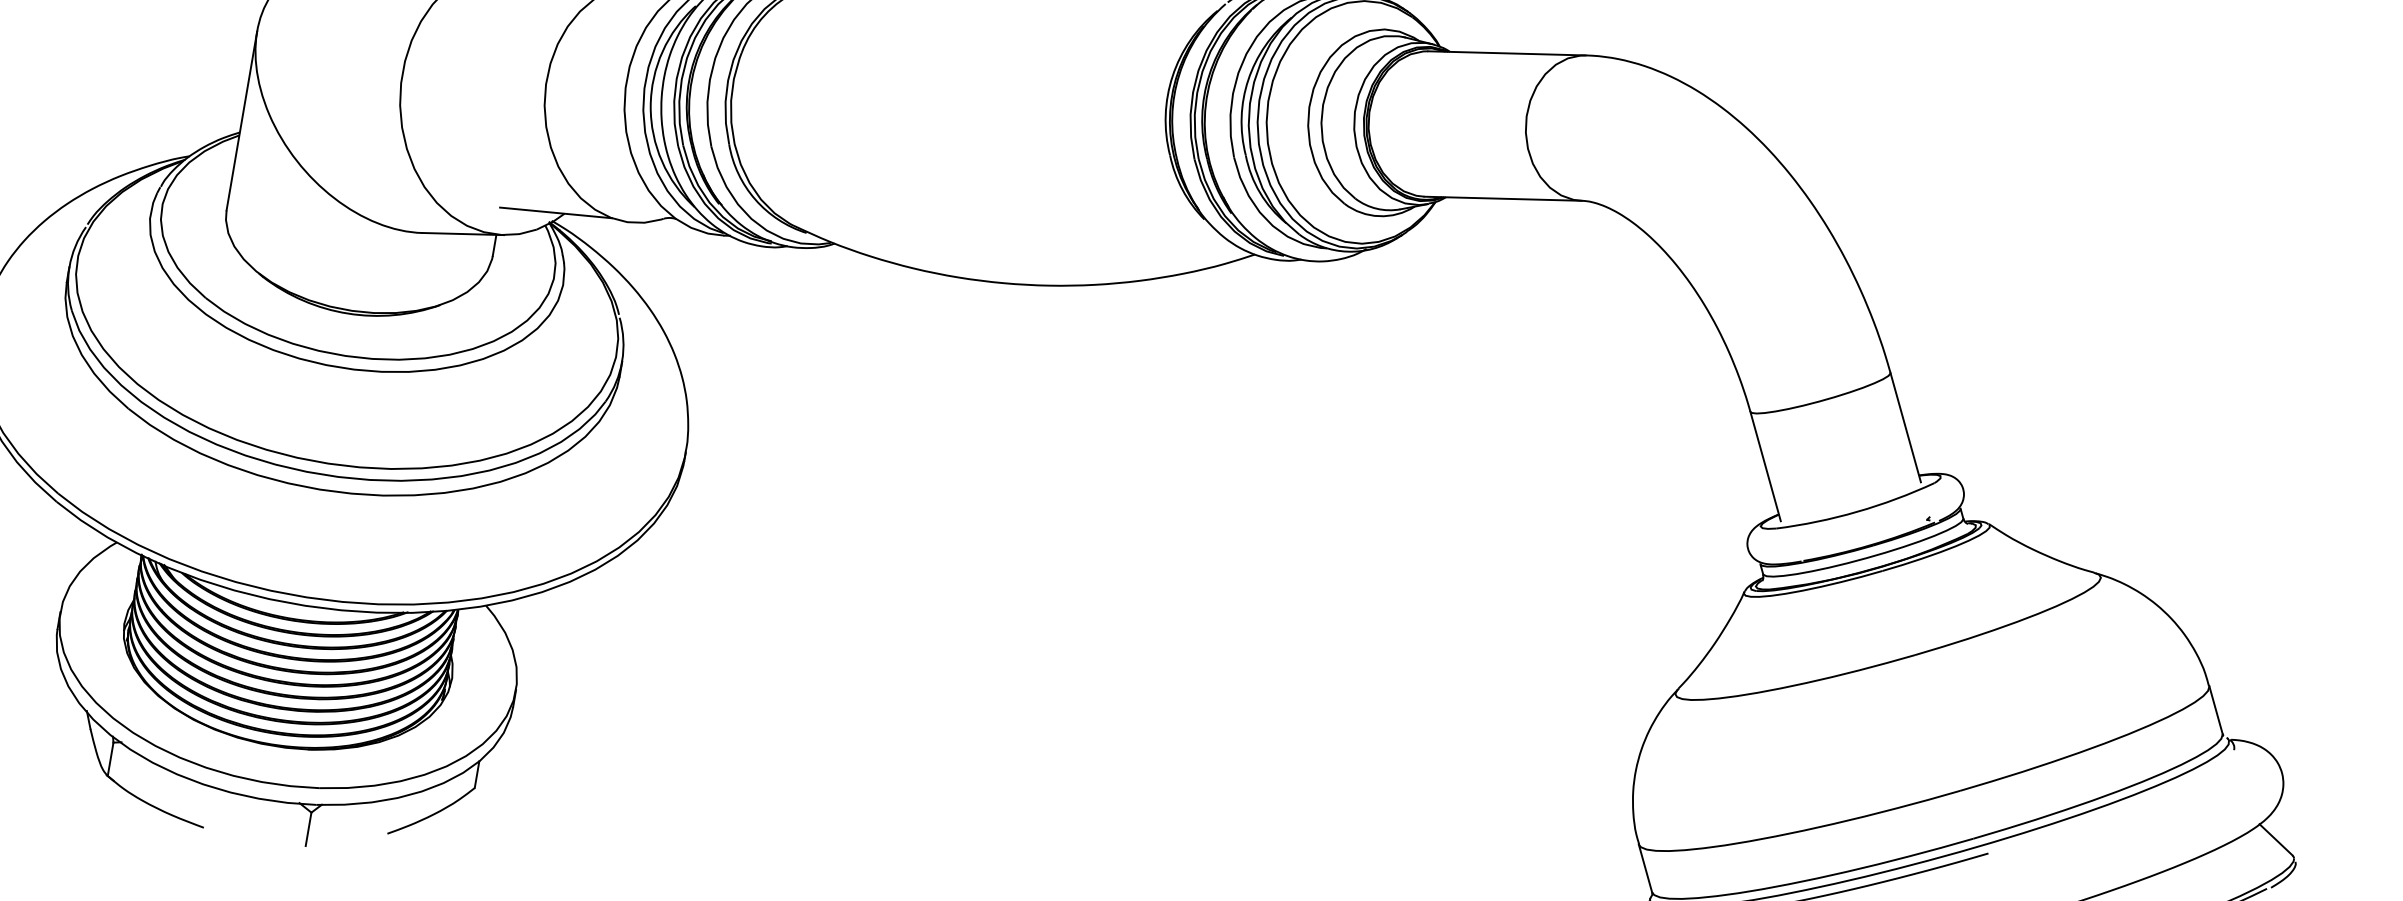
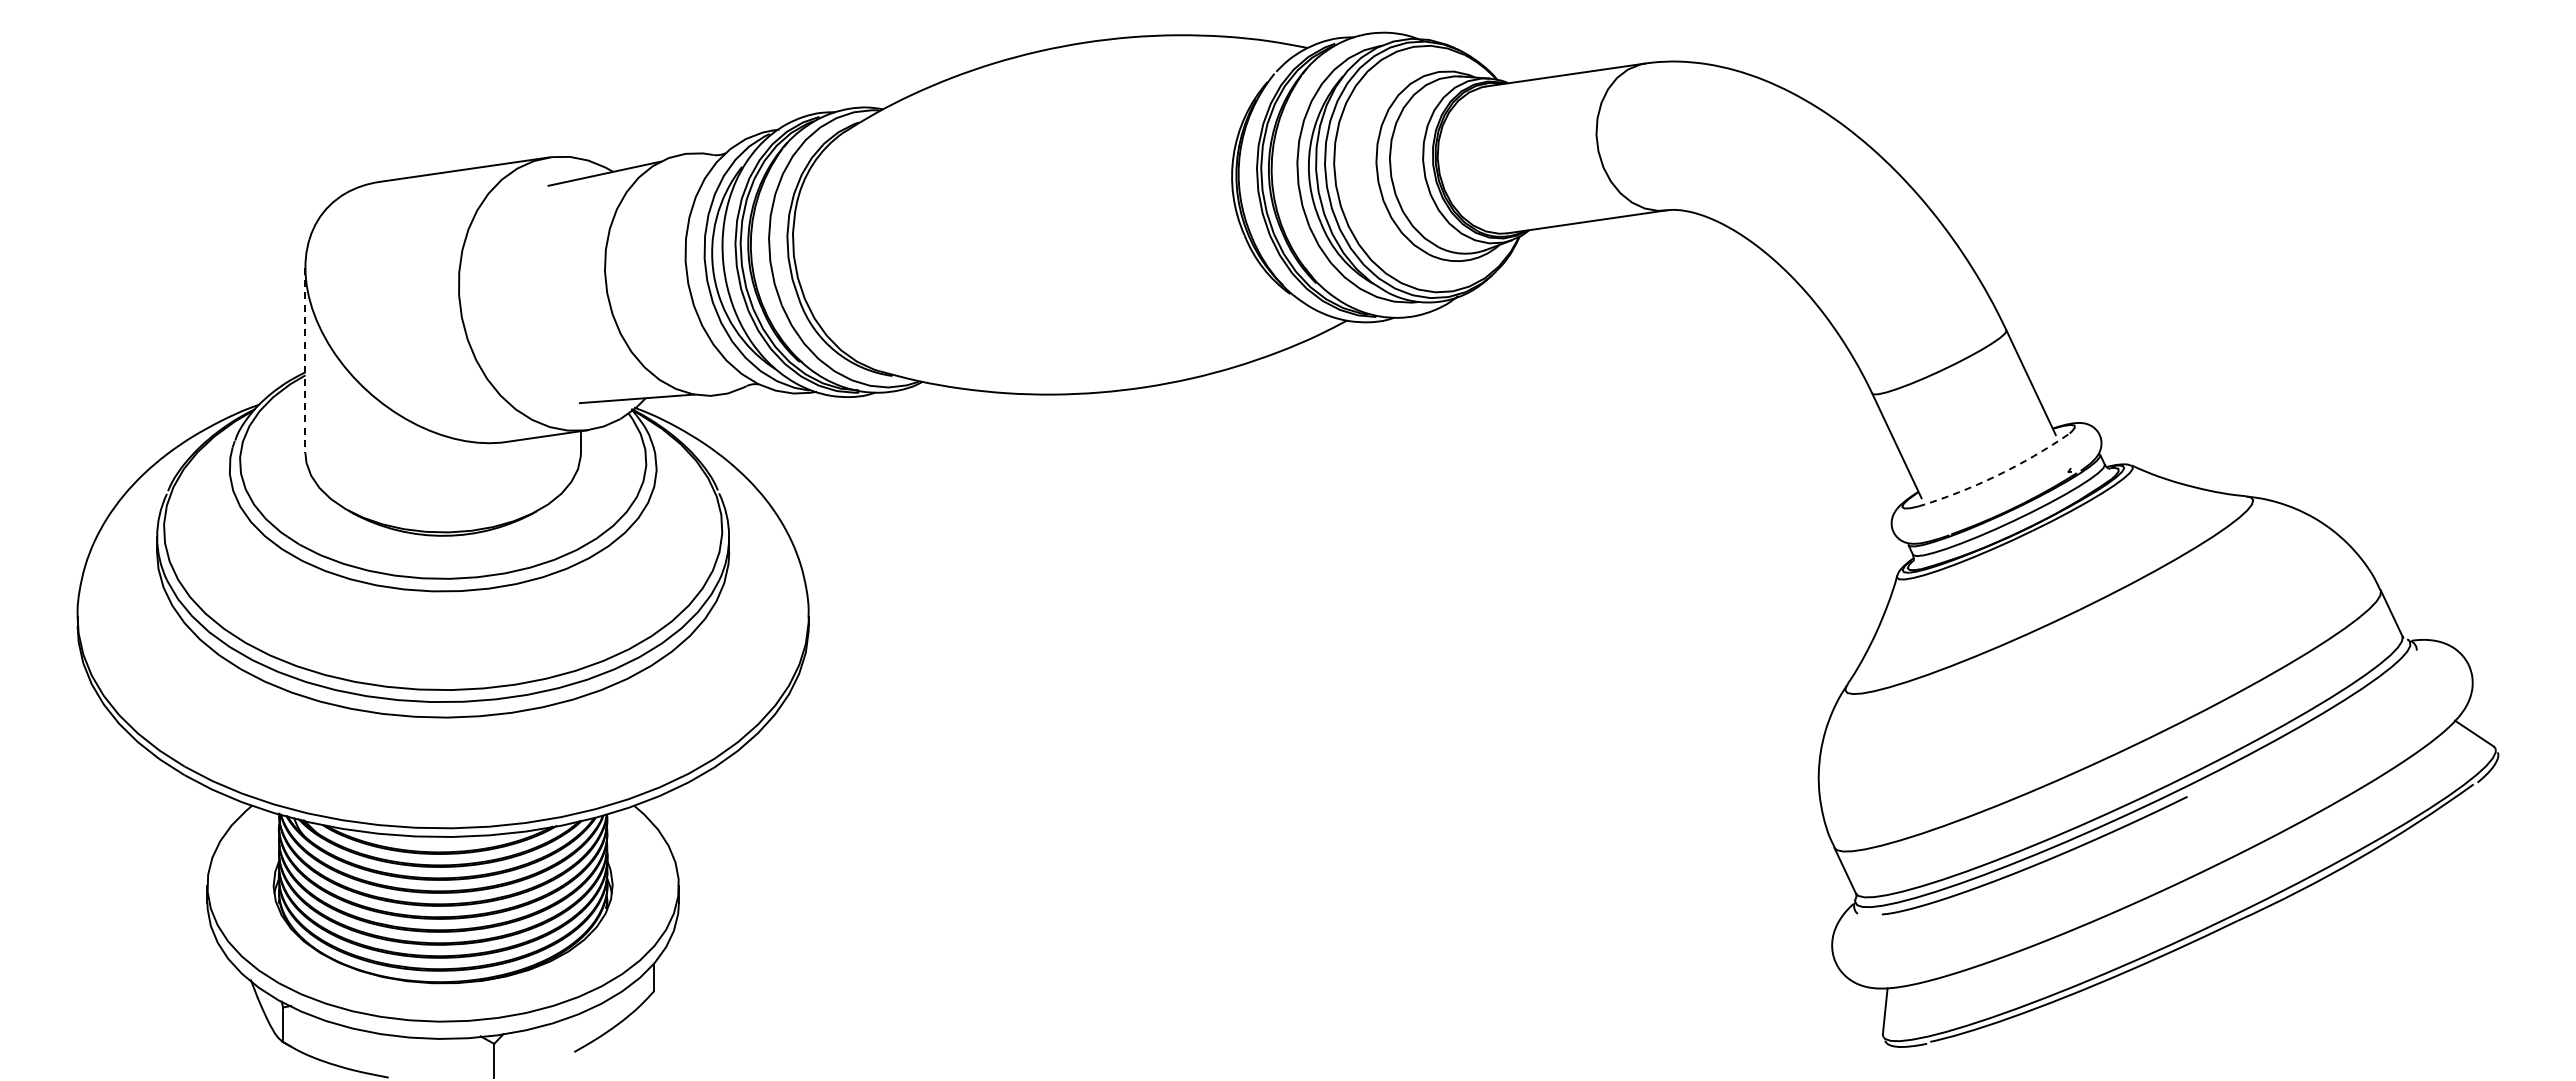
line: (241, 121) -> (305, 360), solid -> dashed
arc: (1856, 511) -> (1996, 475), solid -> dashed

